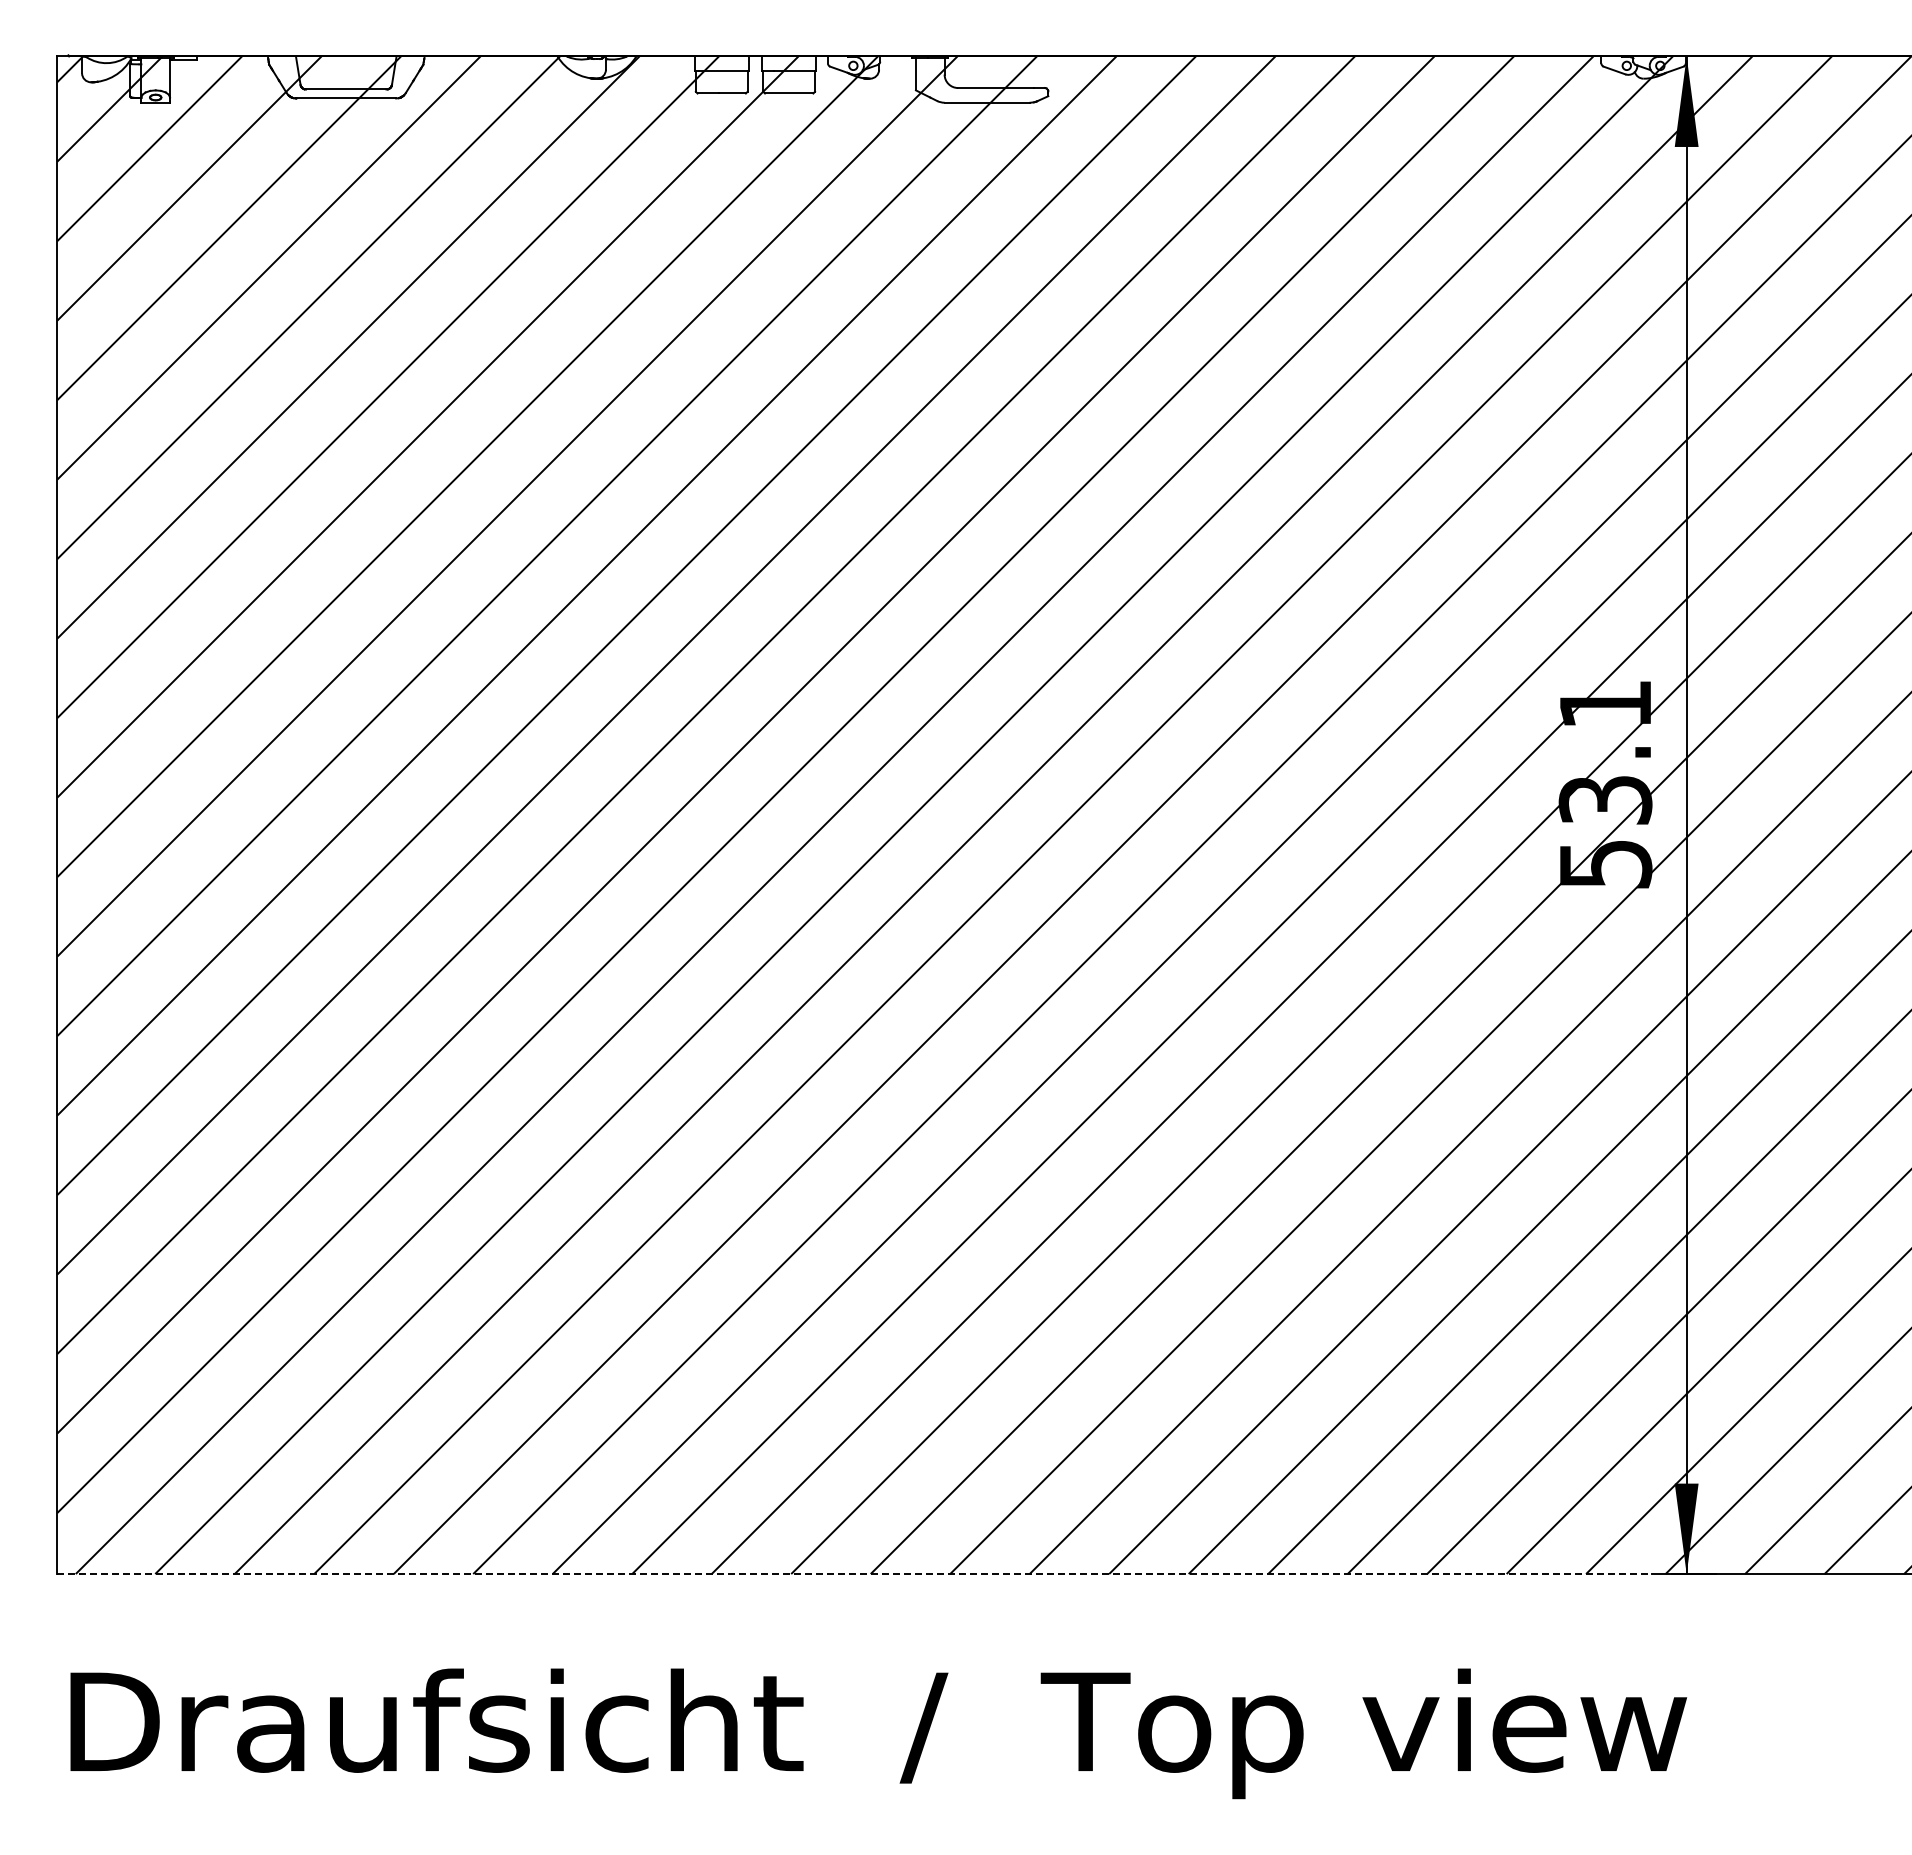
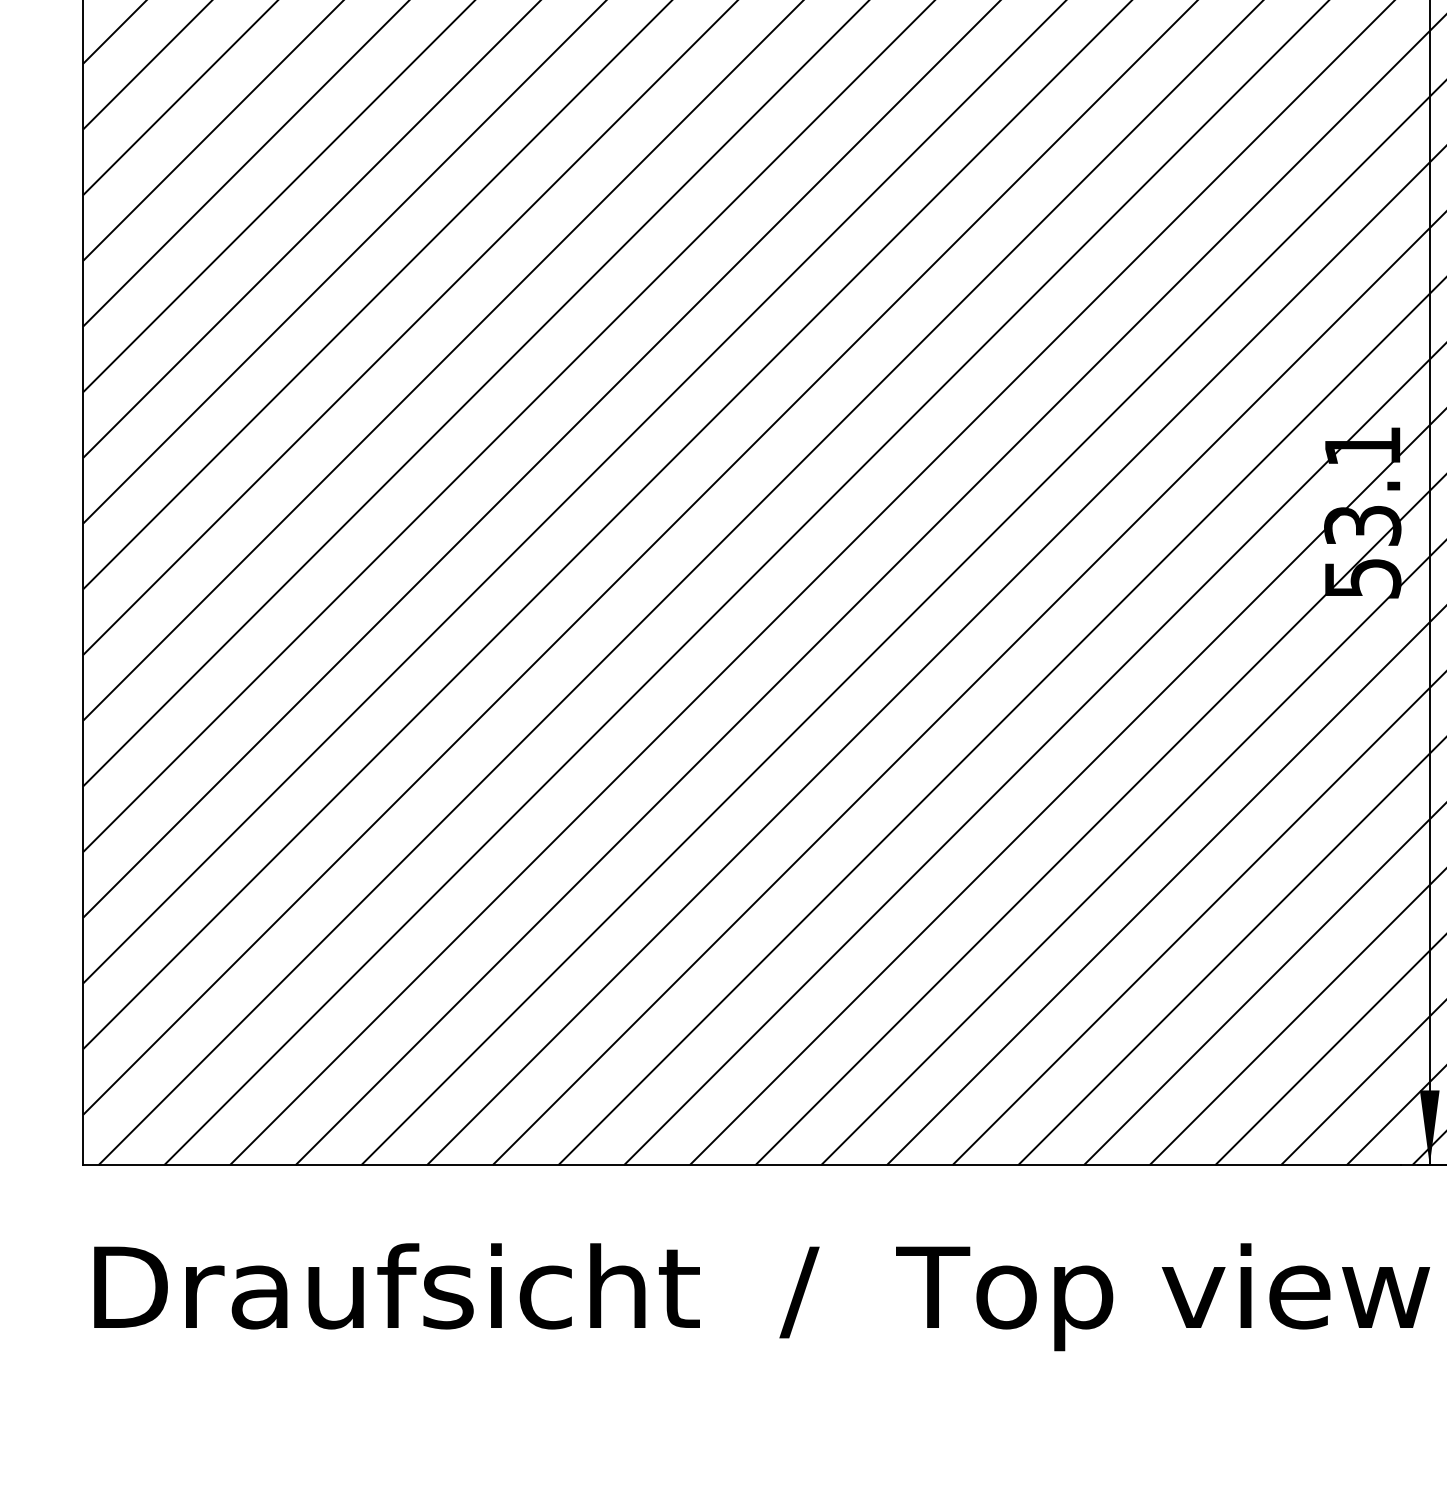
line: (855, 1574) -> (742, 1165), dashed -> solid

